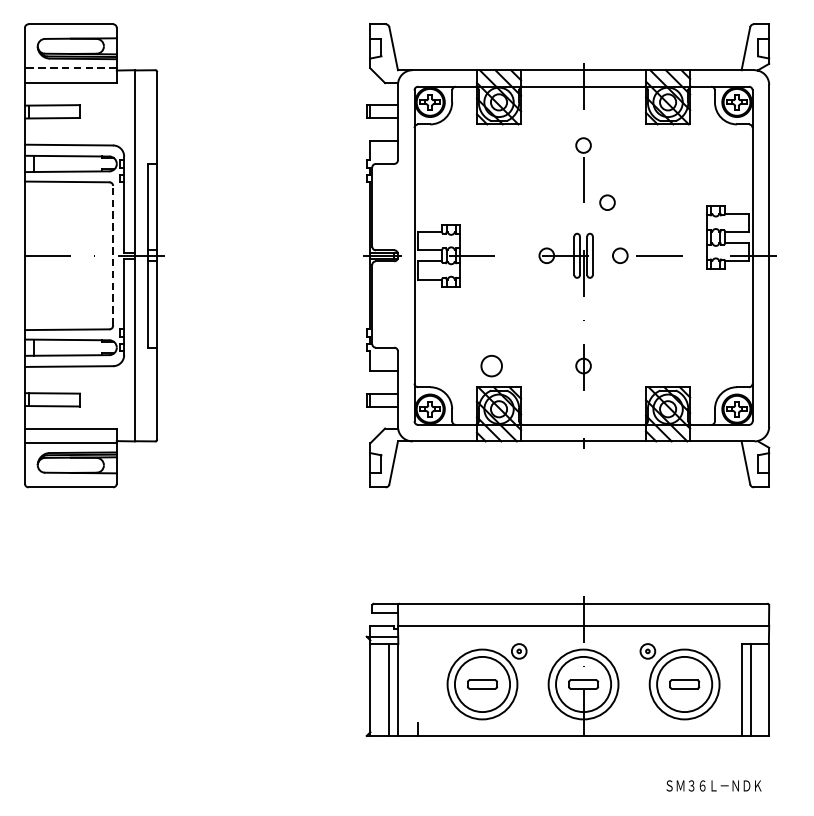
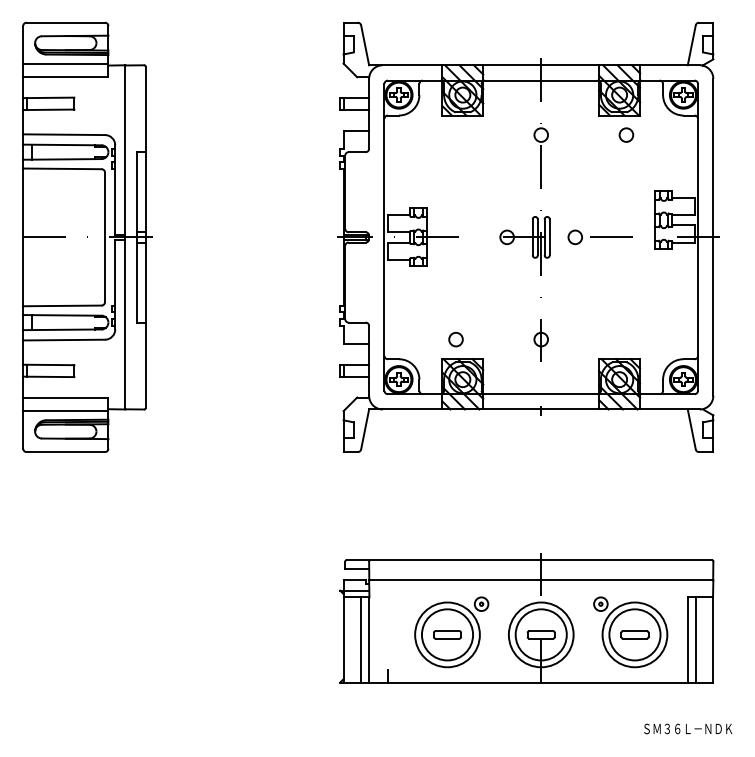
line: (70, 68) -> (65, 63), dashed -> solid
circle: (607, 202) -> (626, 134), moved
line: (113, 255) -> (105, 237), dashed -> solid
circle: (491, 365) -> (455, 339), size x0.71
text: (714, 785) -> (688, 728), moved

